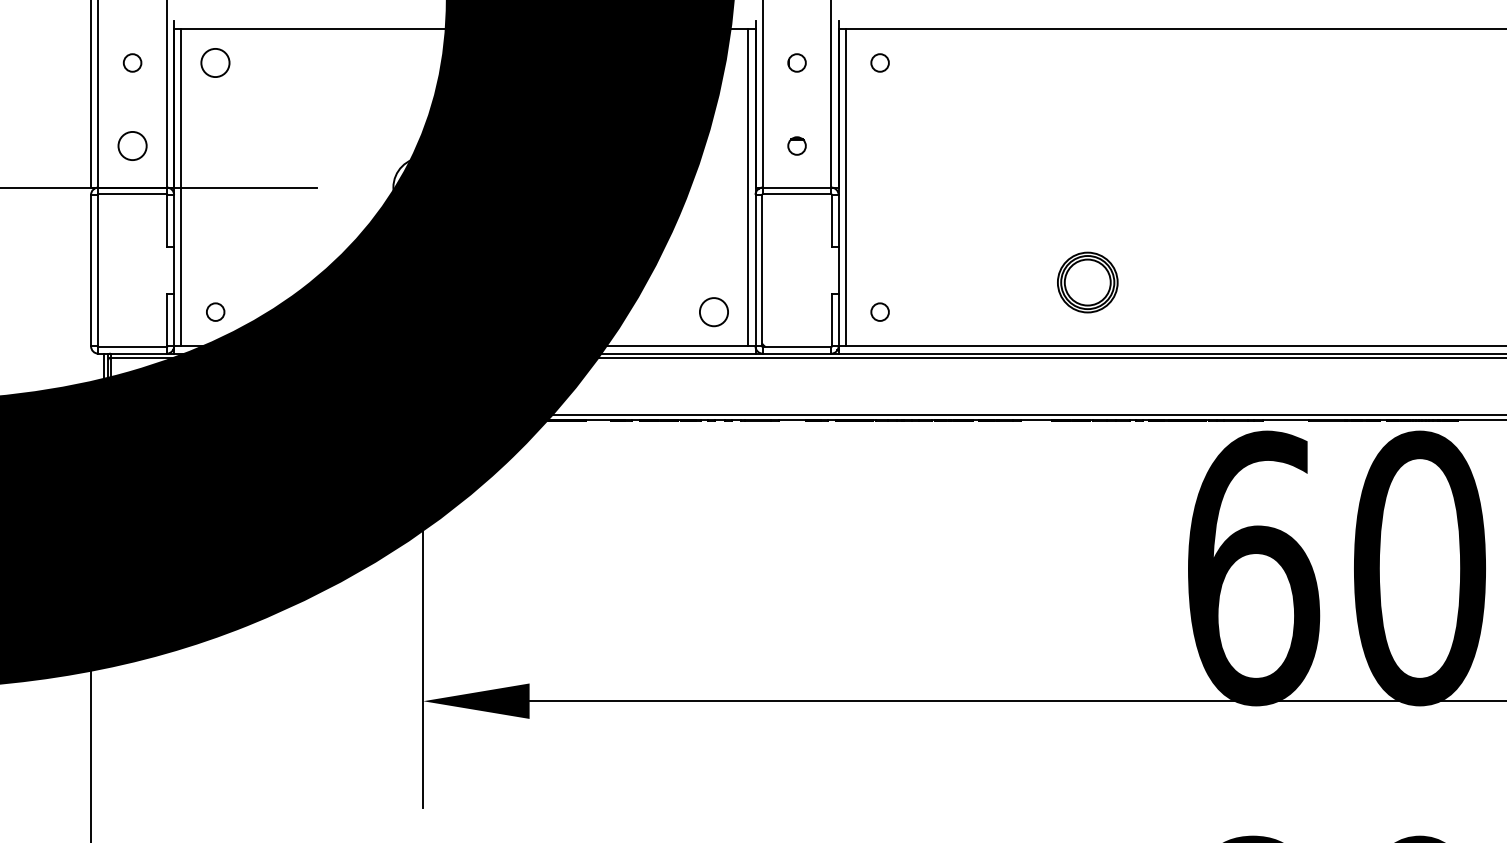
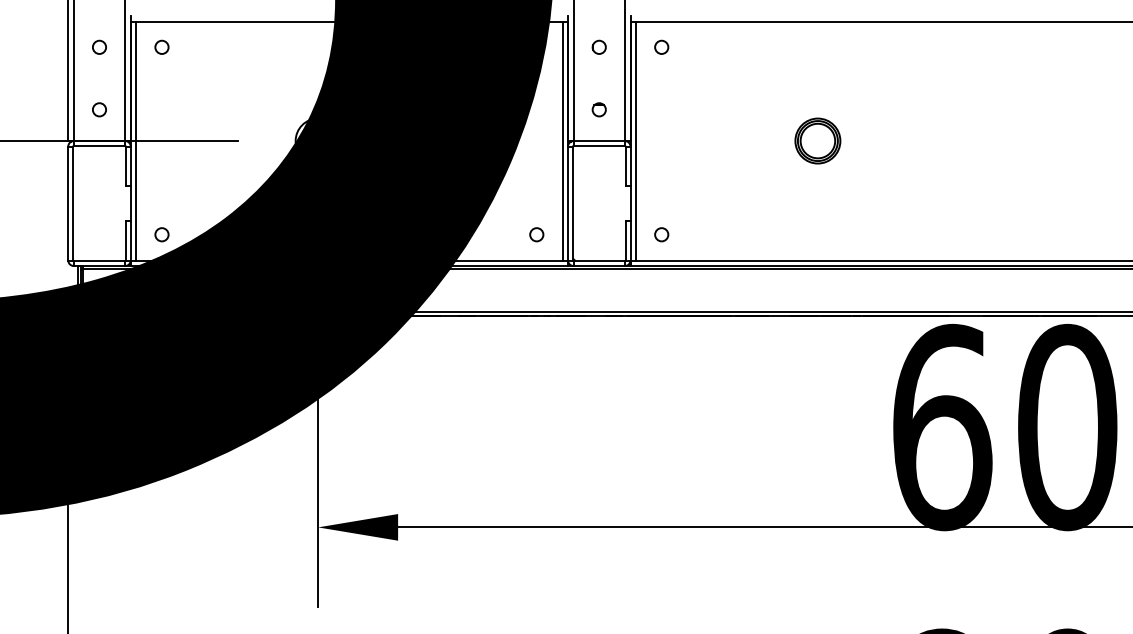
circle: (215, 62) -> (161, 46), size x0.62
circle: (132, 145) -> (99, 109), size x0.62
part: (1087, 282) -> (817, 141), moved
circle: (713, 311) -> (536, 234), size x0.62

